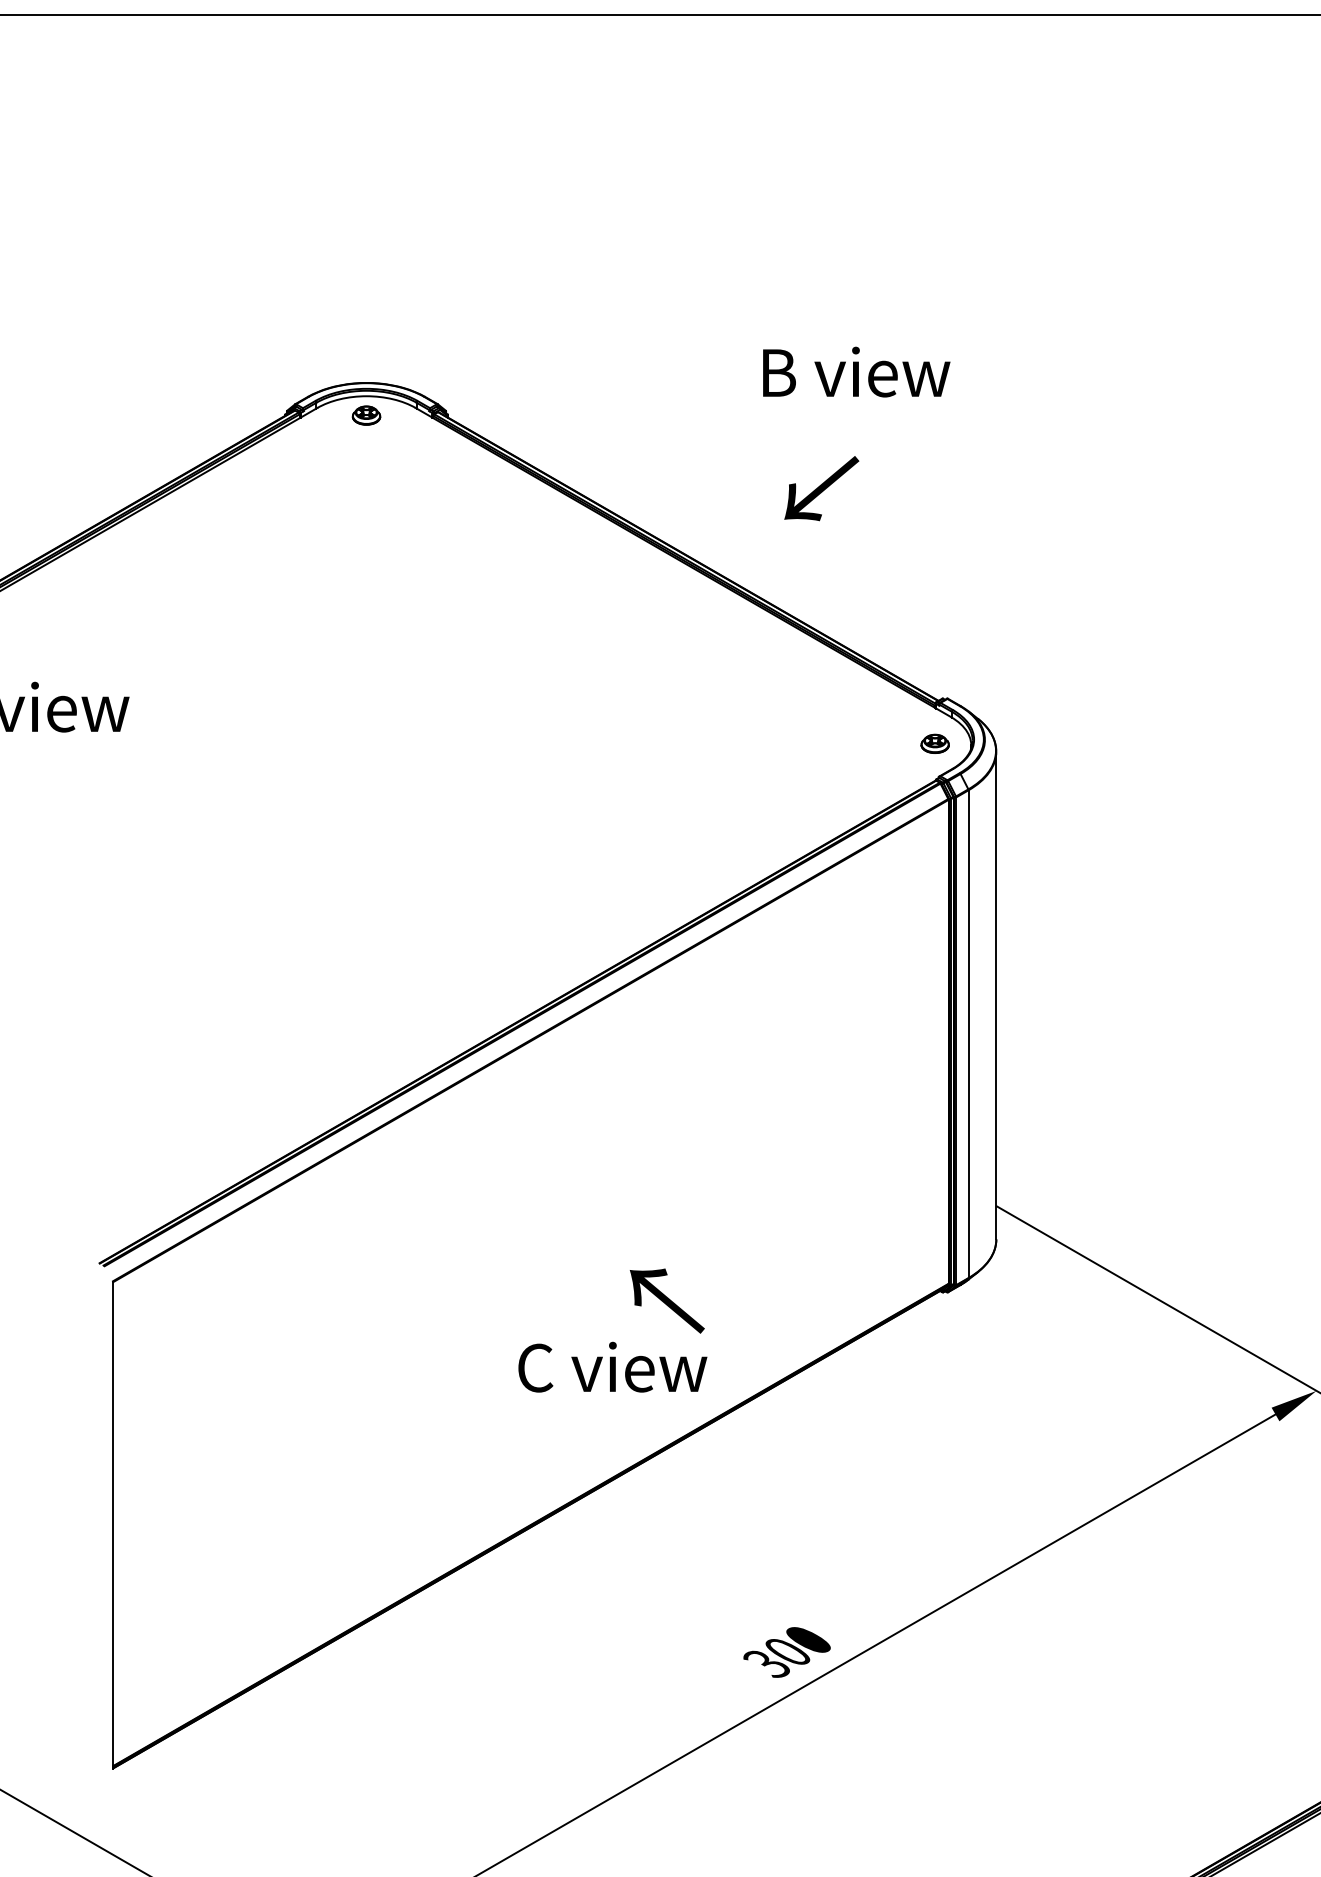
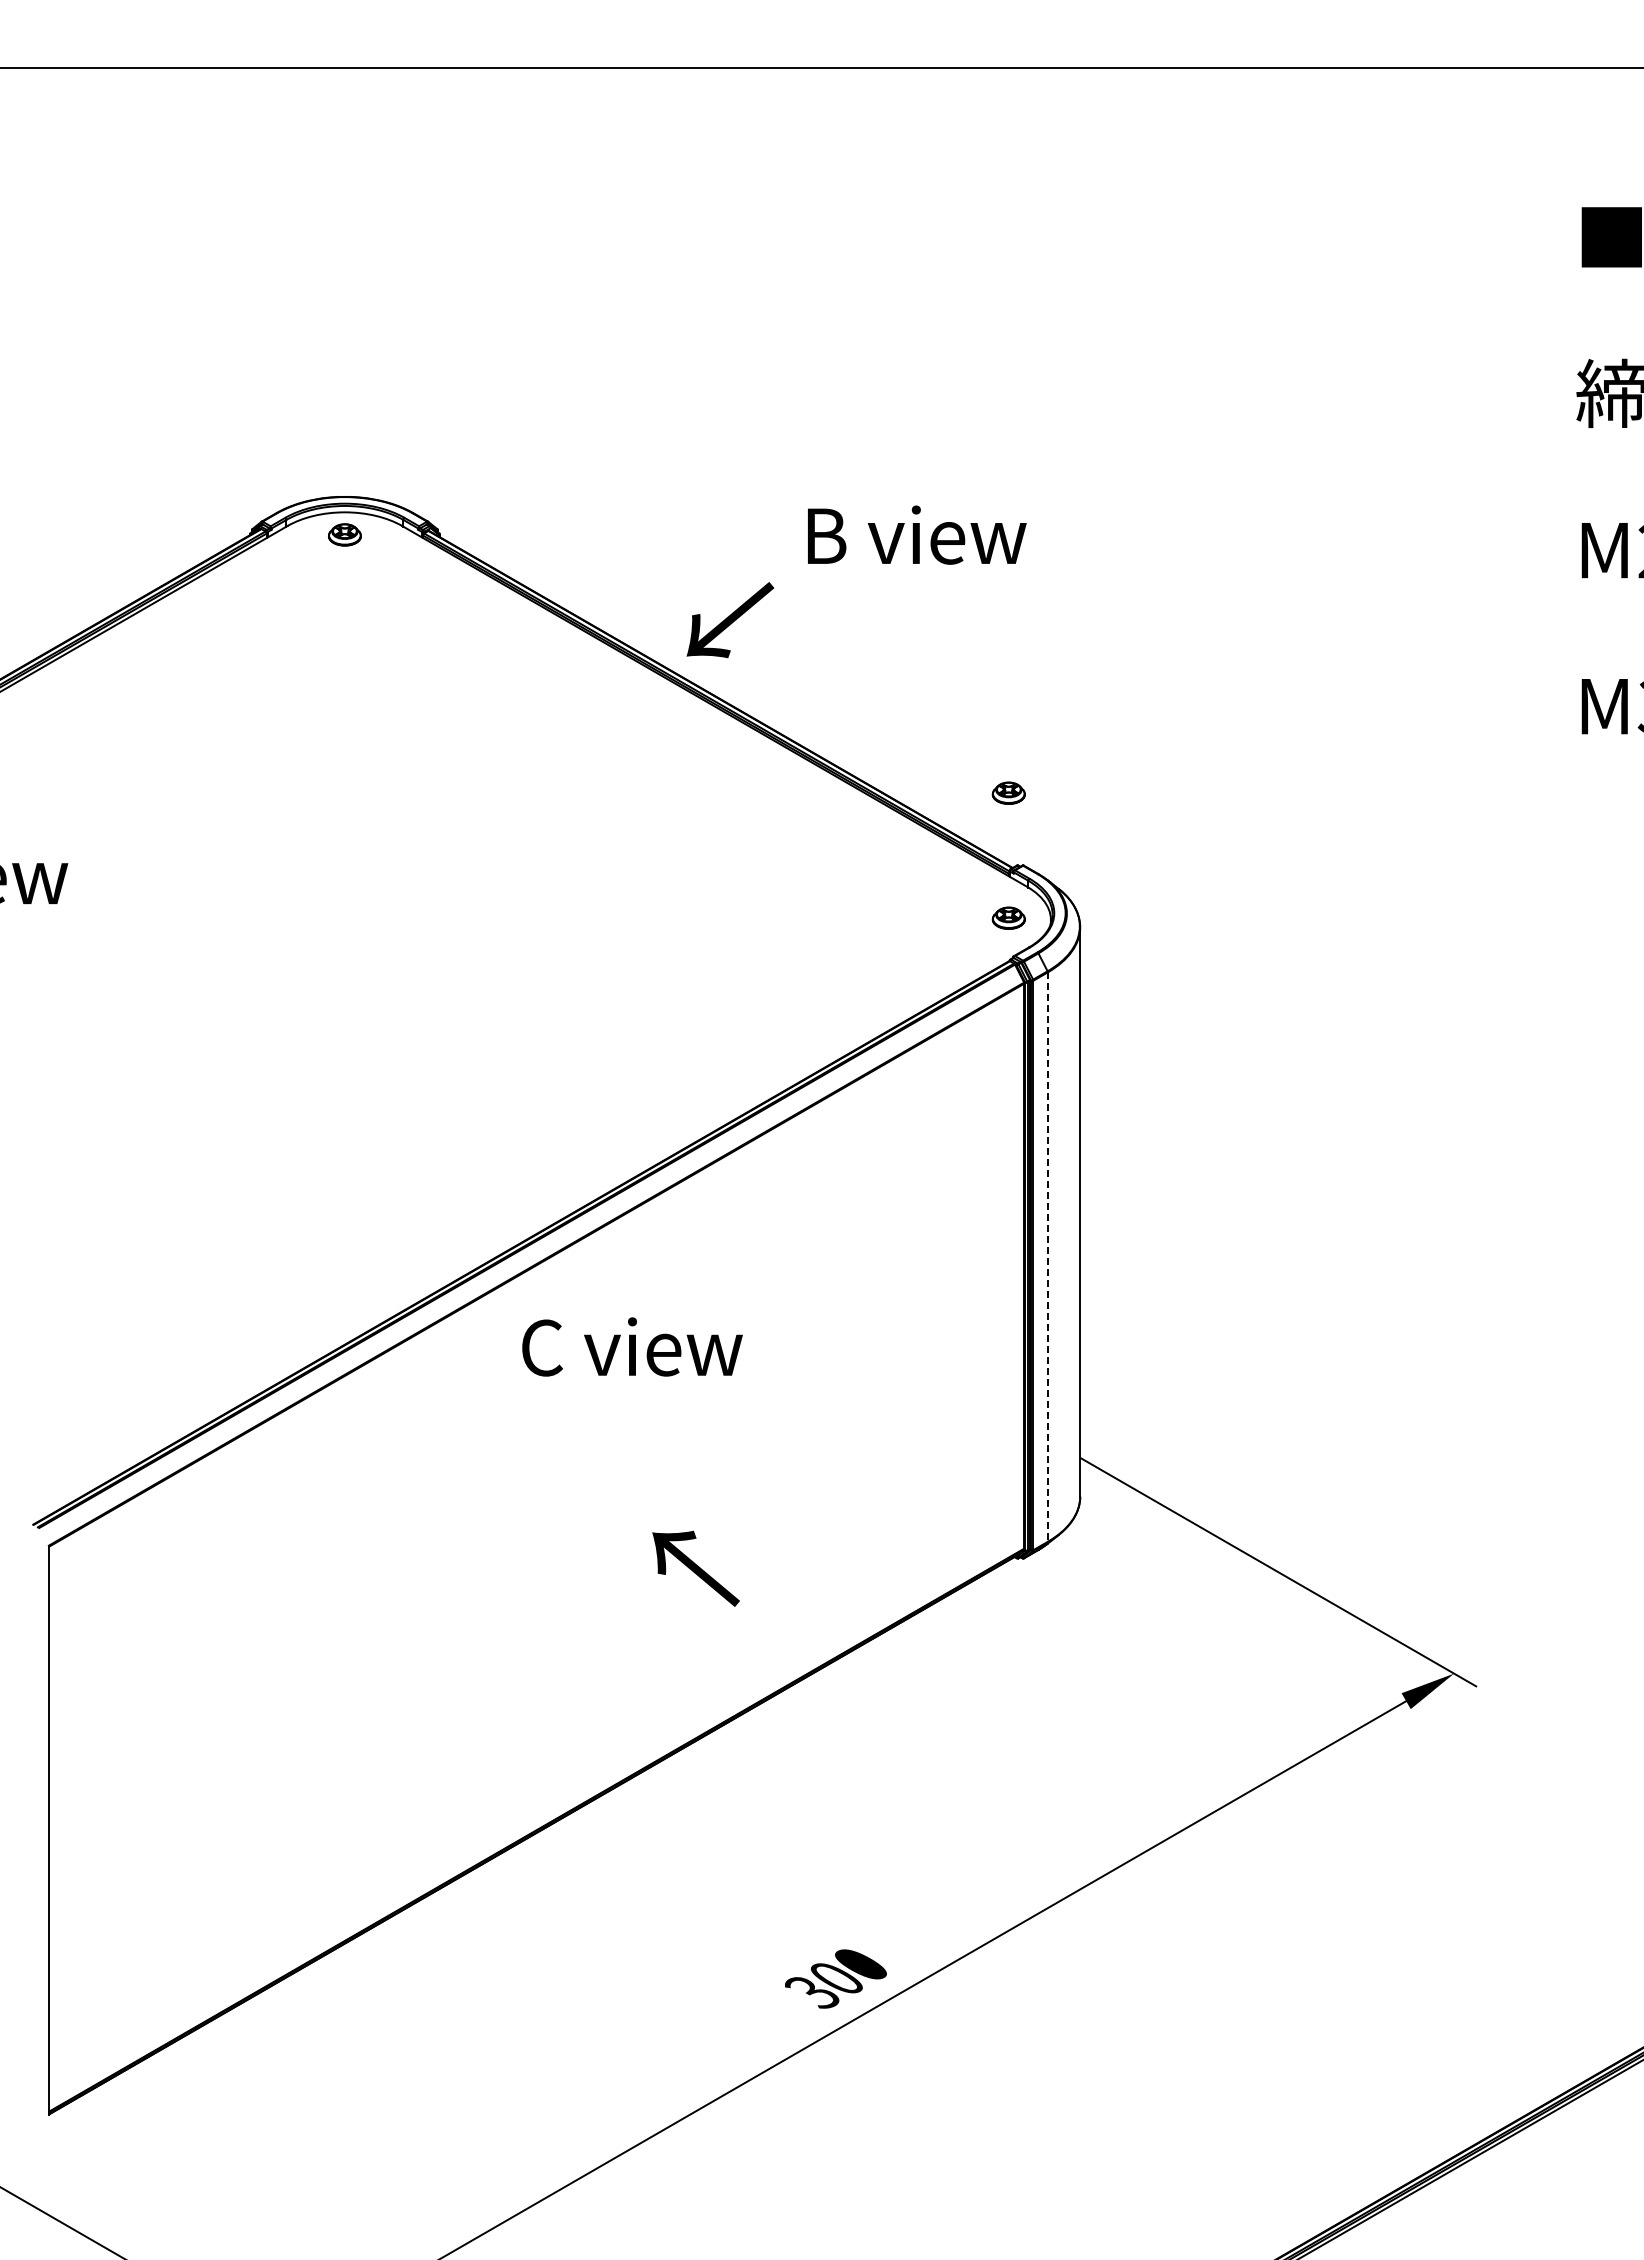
text: (856, 371) -> (917, 534), moved
text: (821, 488) -> (730, 620), moved
part: (934, 636) -> (1008, 792), added
line: (968, 1034) -> (1047, 1257), solid -> dashed
text: (612, 1366) -> (632, 1346), moved

